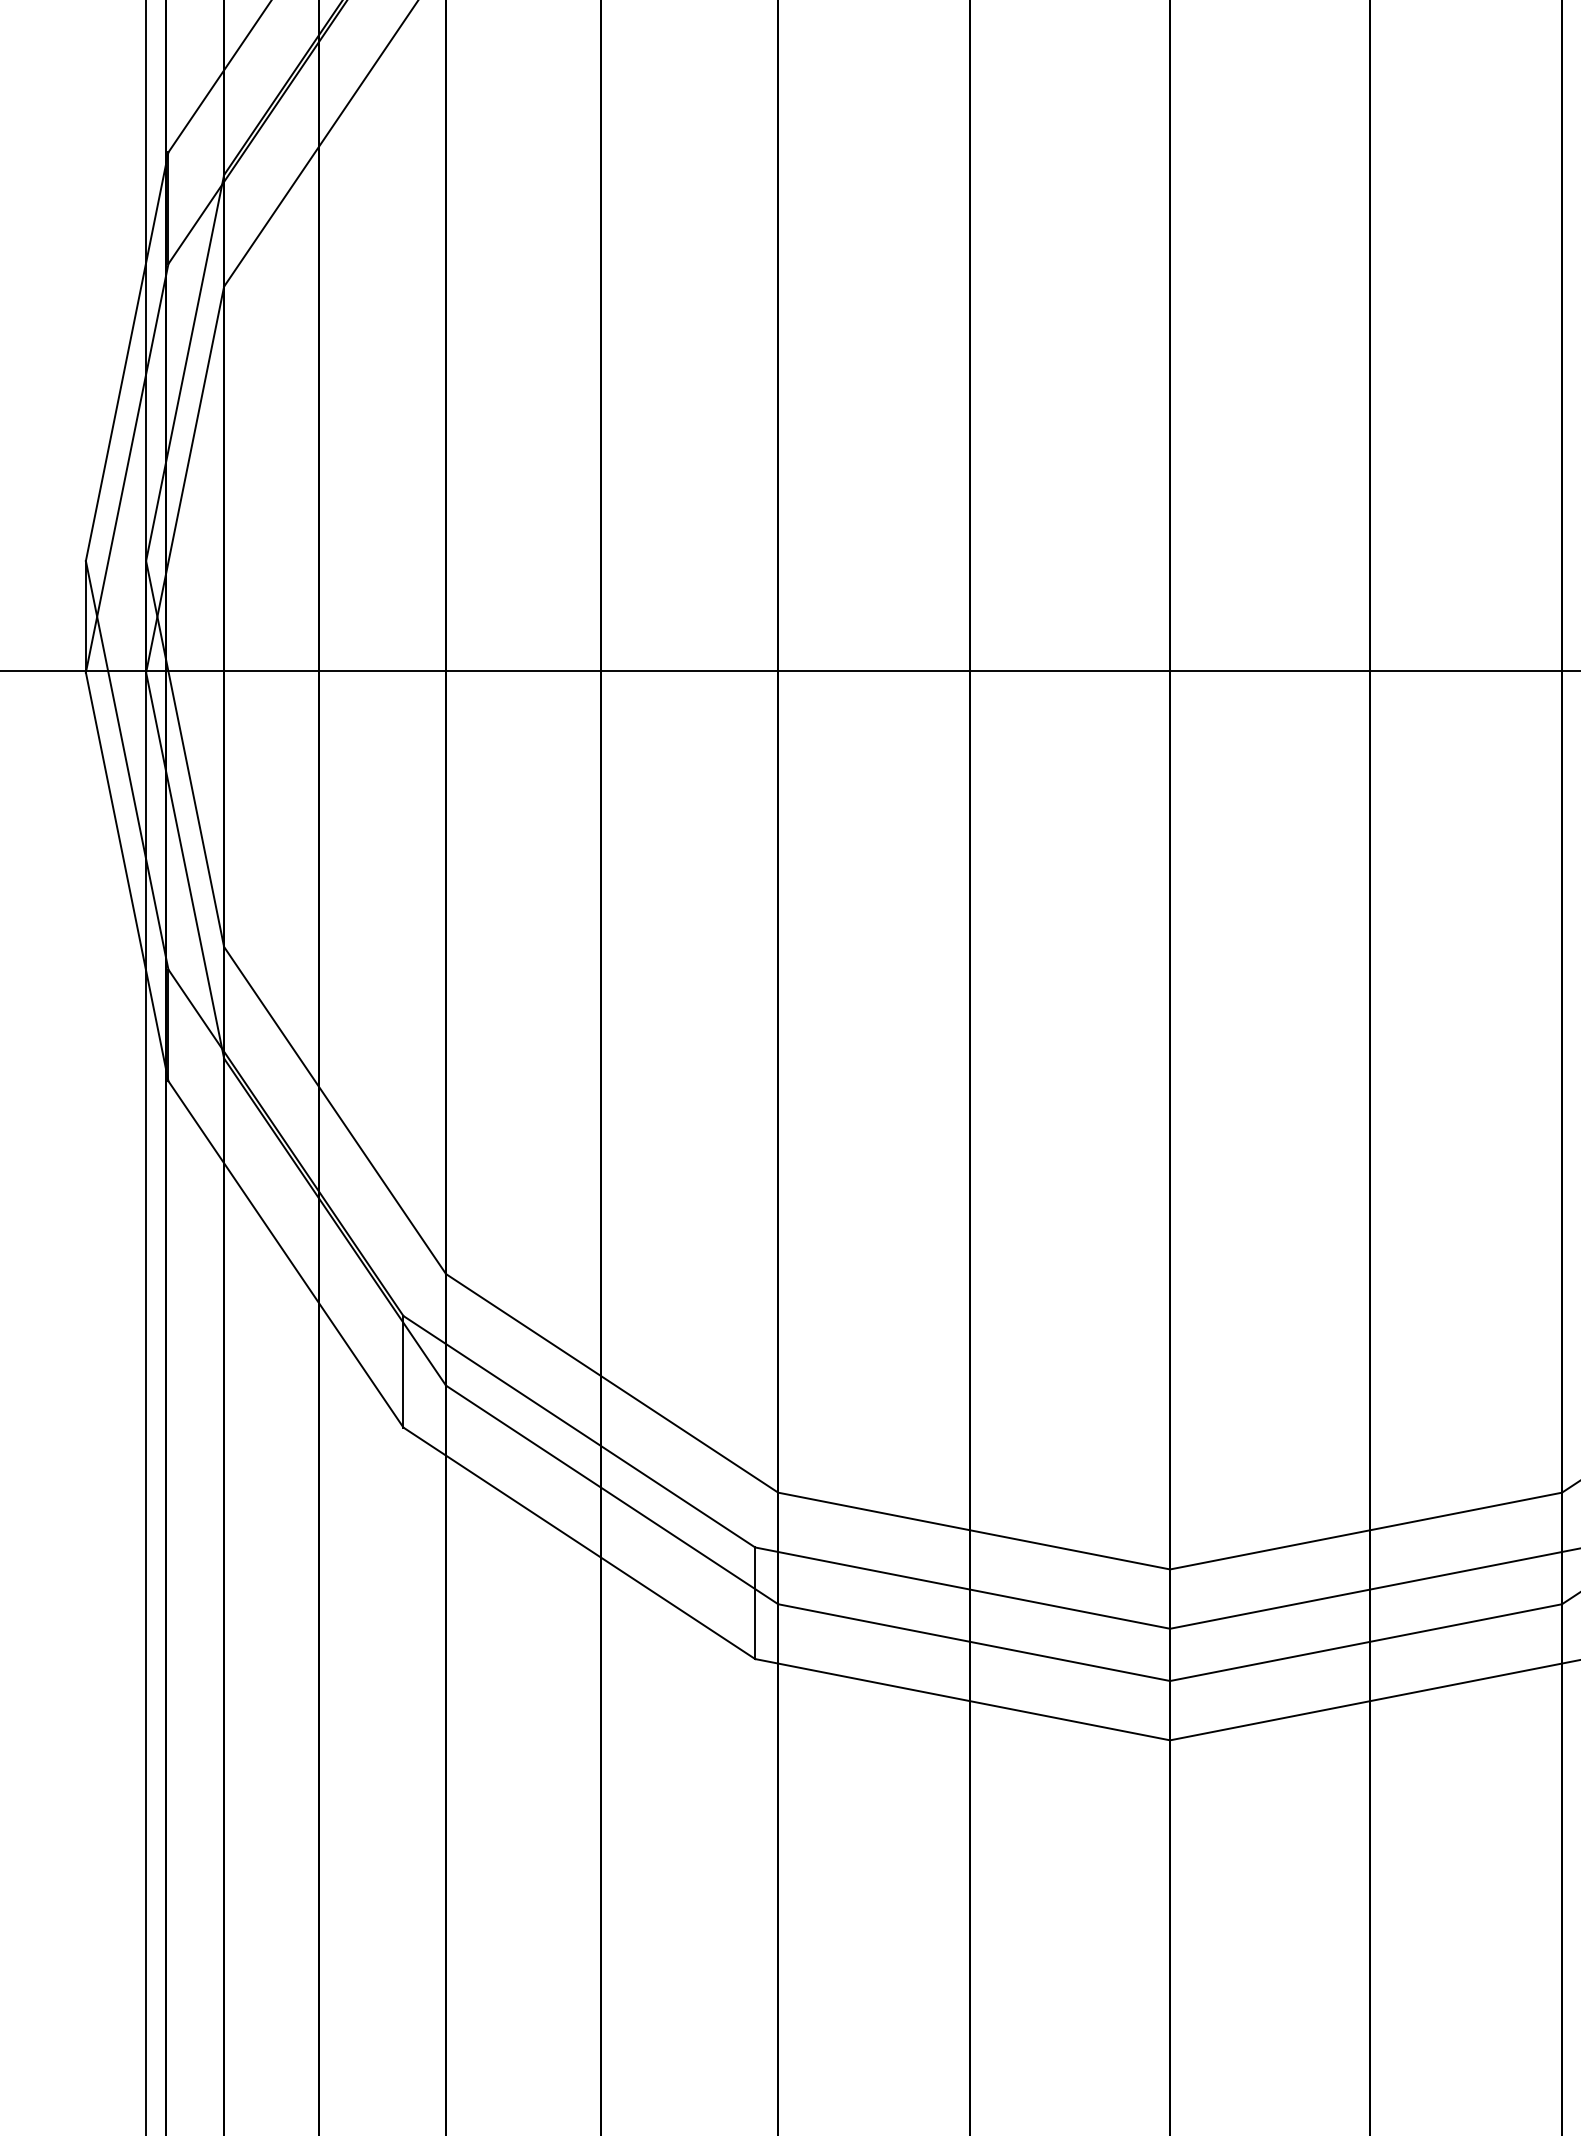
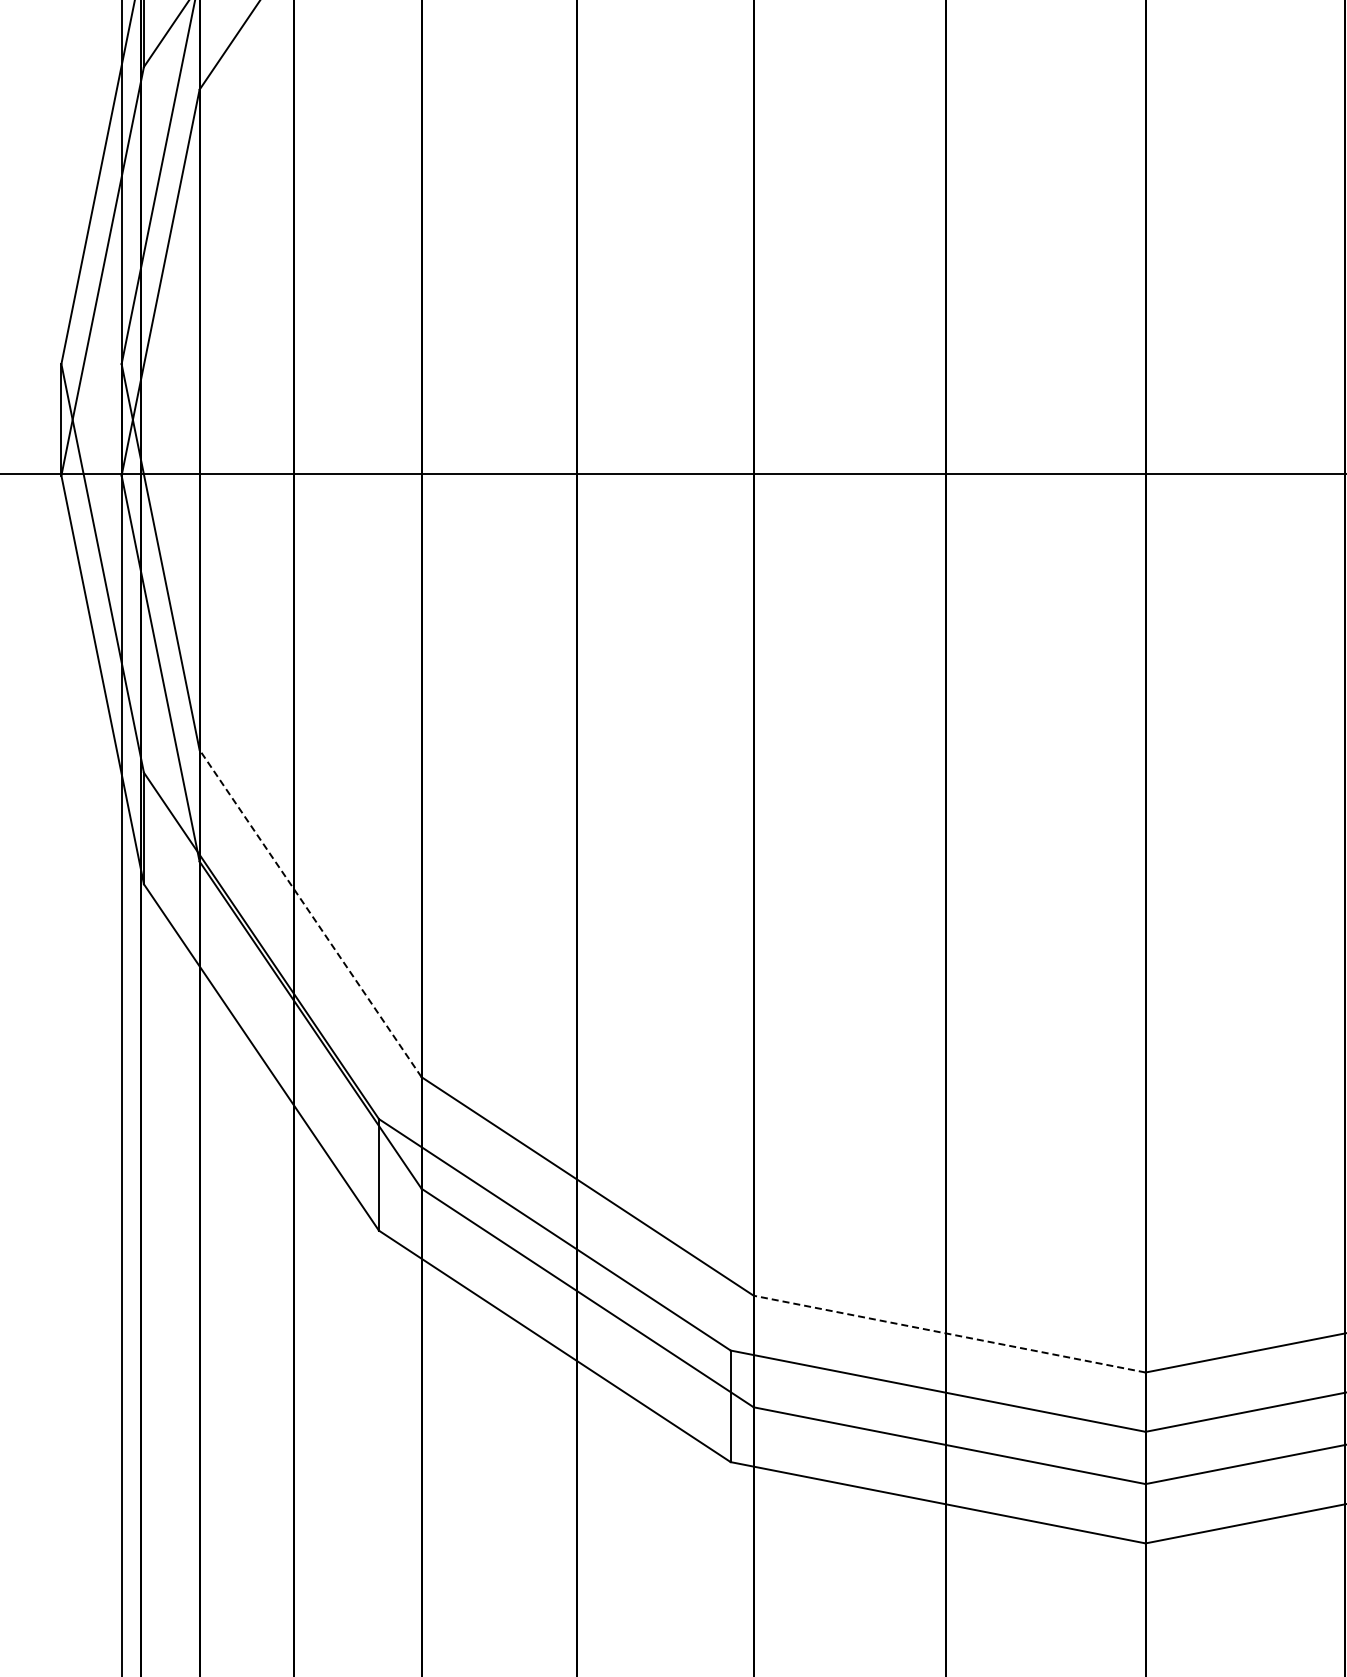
line: (335, 1110) -> (311, 913), solid -> dashed
line: (974, 1531) -> (950, 1334), solid -> dashed

